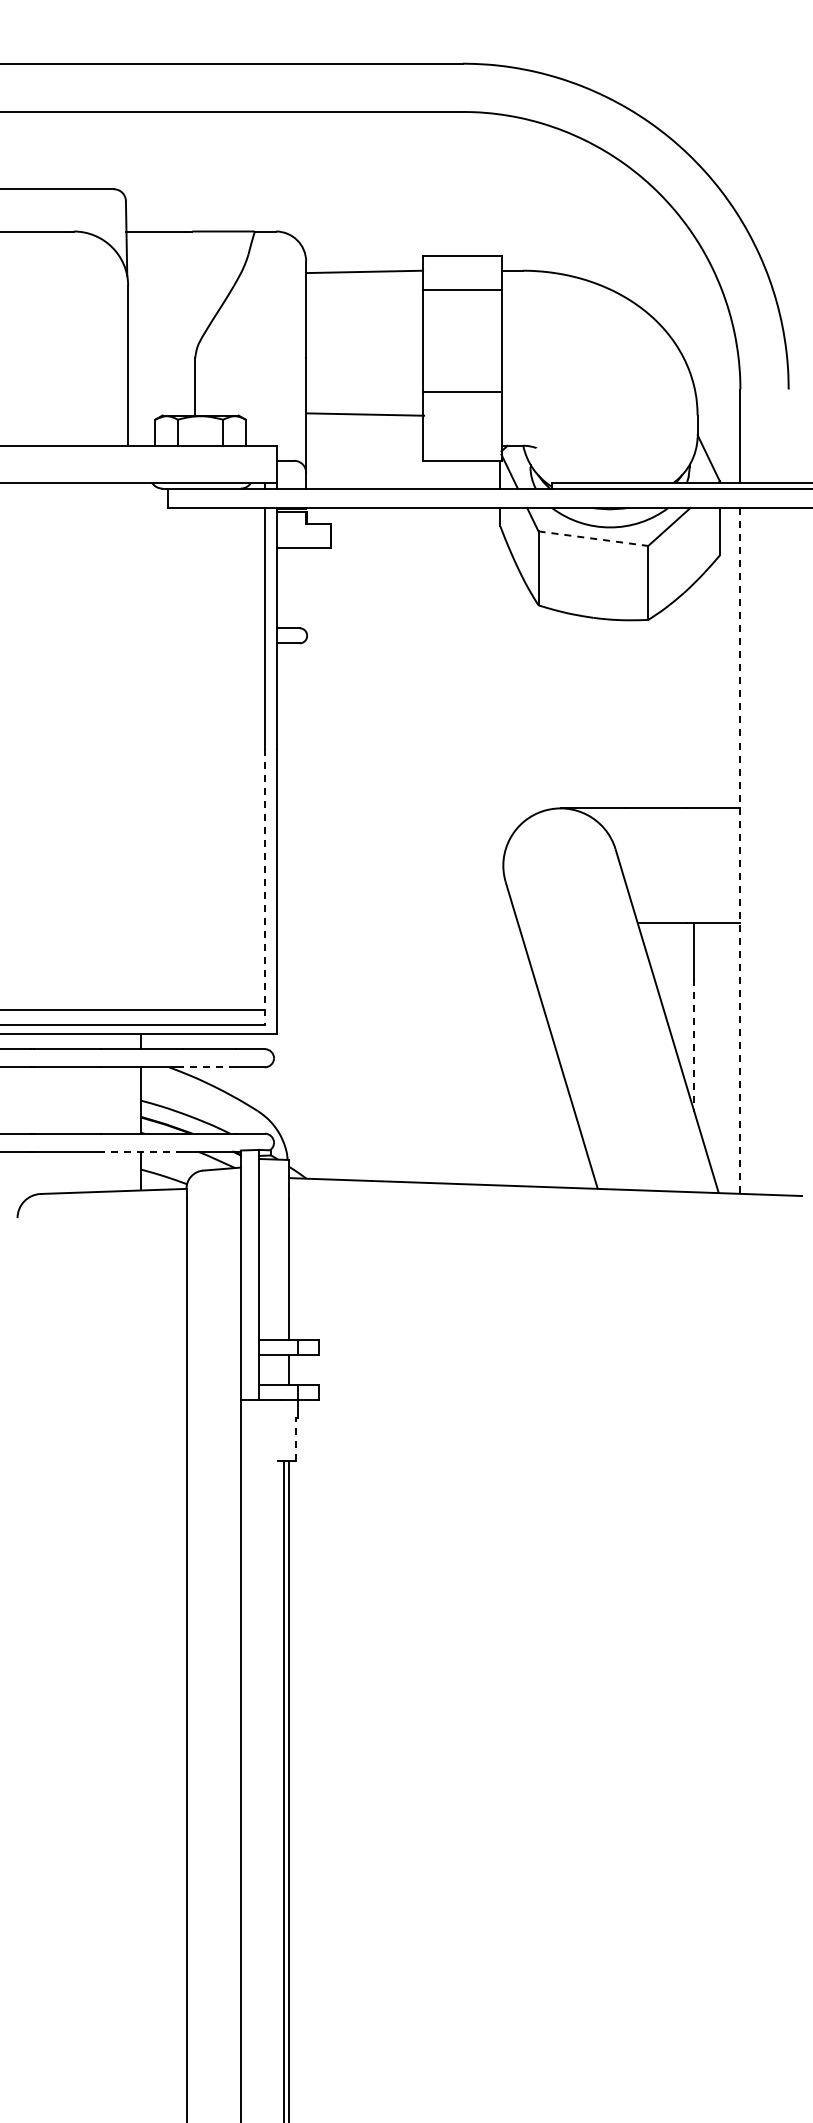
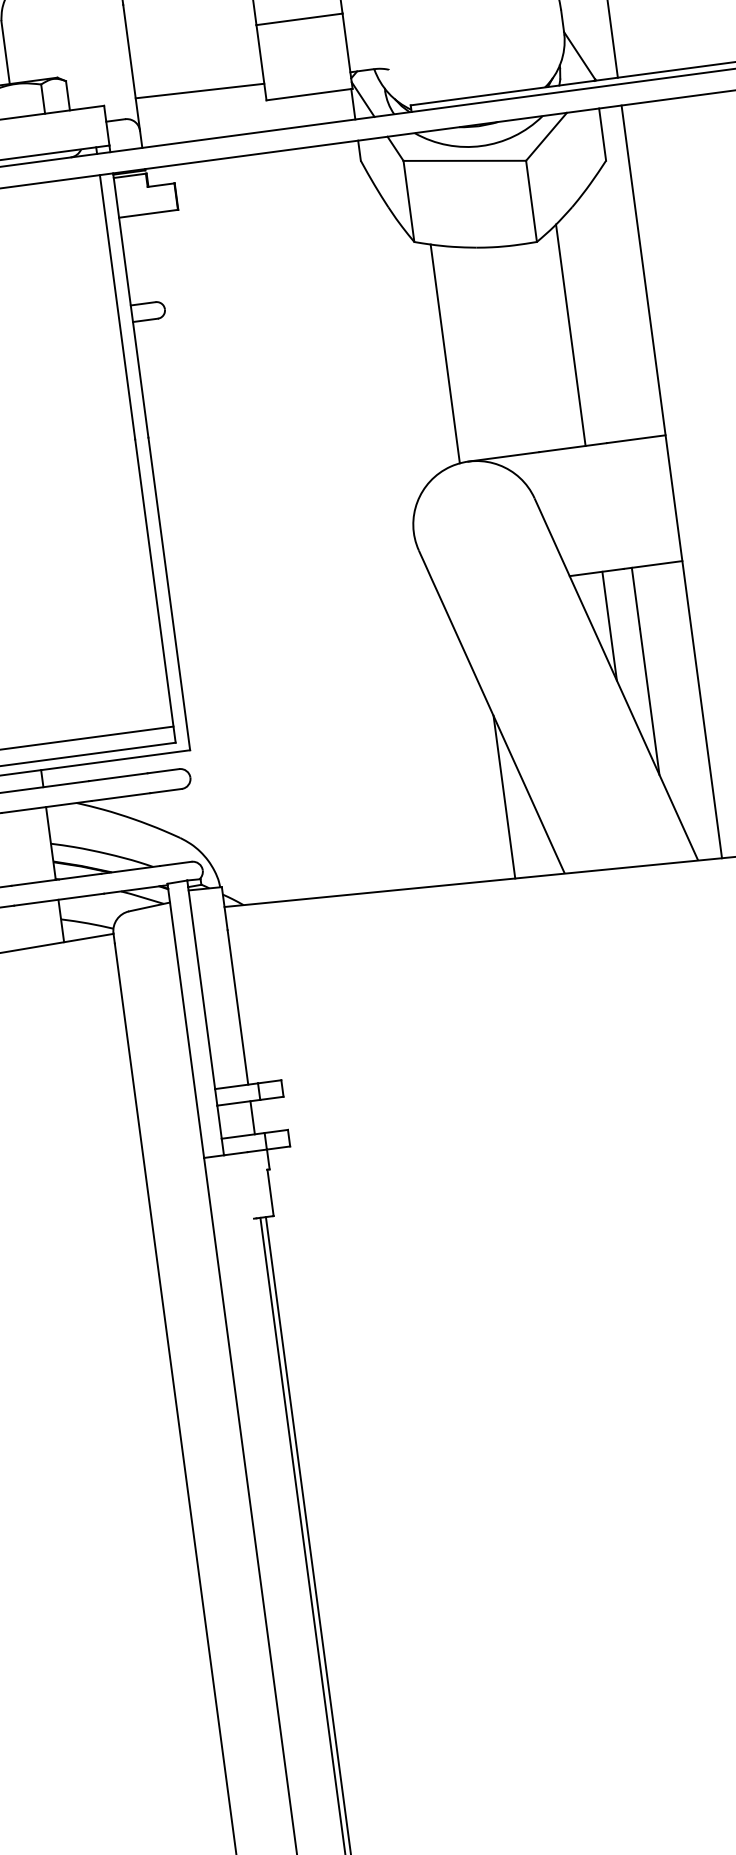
line: (365, 414) -> (199, 91), moved
line: (593, 538) -> (464, 160), dashed -> solid
line: (667, 707) -> (570, 335), added
line: (552, 708) -> (444, 353), added
line: (740, 851) -> (672, 482), dashed -> solid
line: (264, 887) -> (154, 591), dashed -> solid
line: (667, 972) -> (609, 626), added
line: (694, 1045) -> (649, 702), dashed -> solid
line: (209, 1067) -> (120, 797), dashed -> solid
line: (552, 1113) -> (504, 797), added
line: (141, 1151) -> (58, 899), dashed -> solid
line: (296, 1439) -> (270, 1192), dashed -> solid

